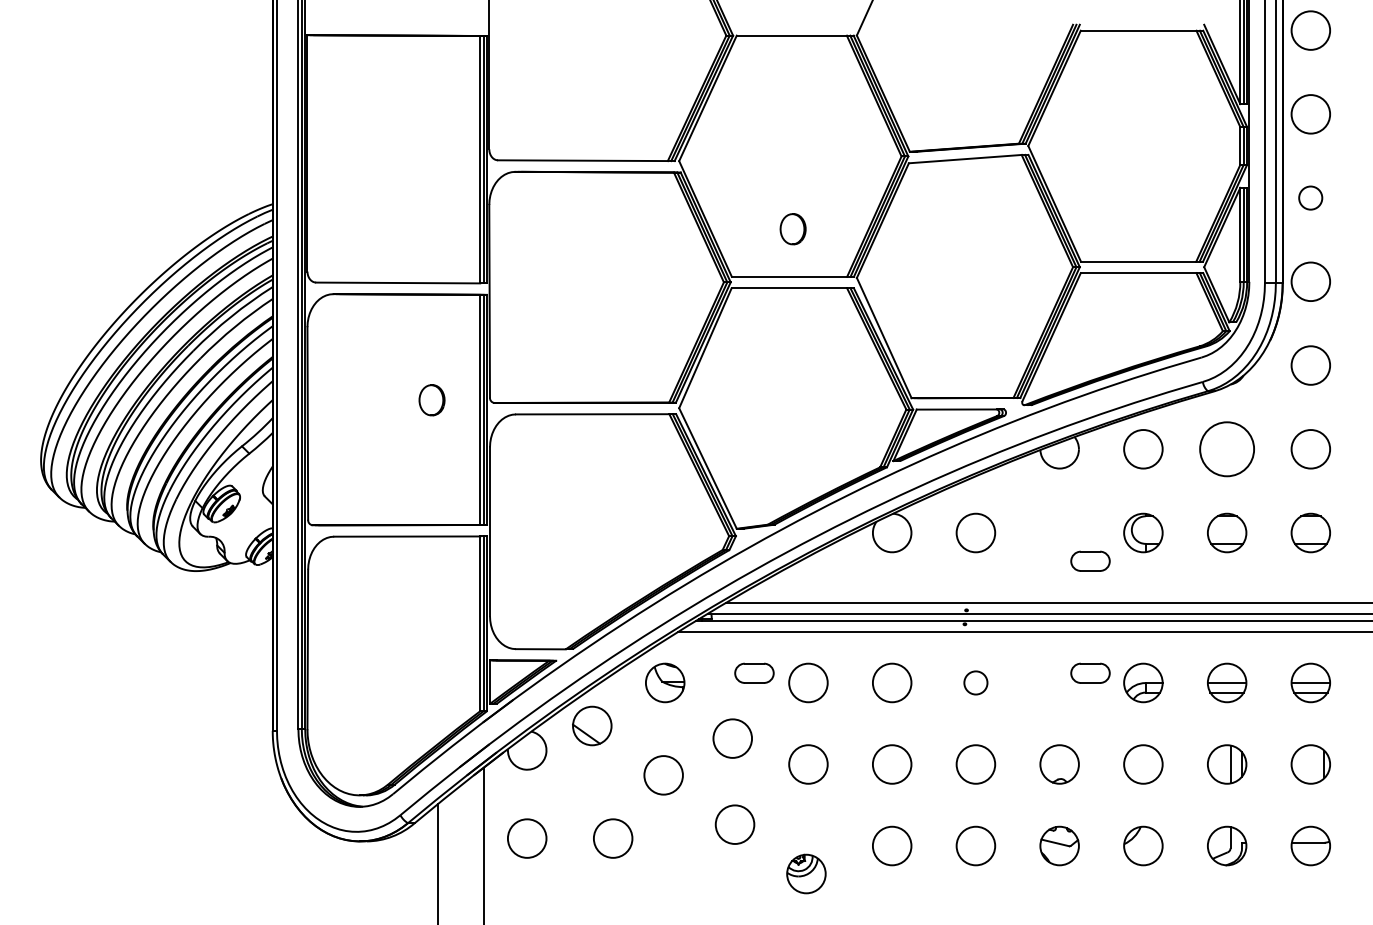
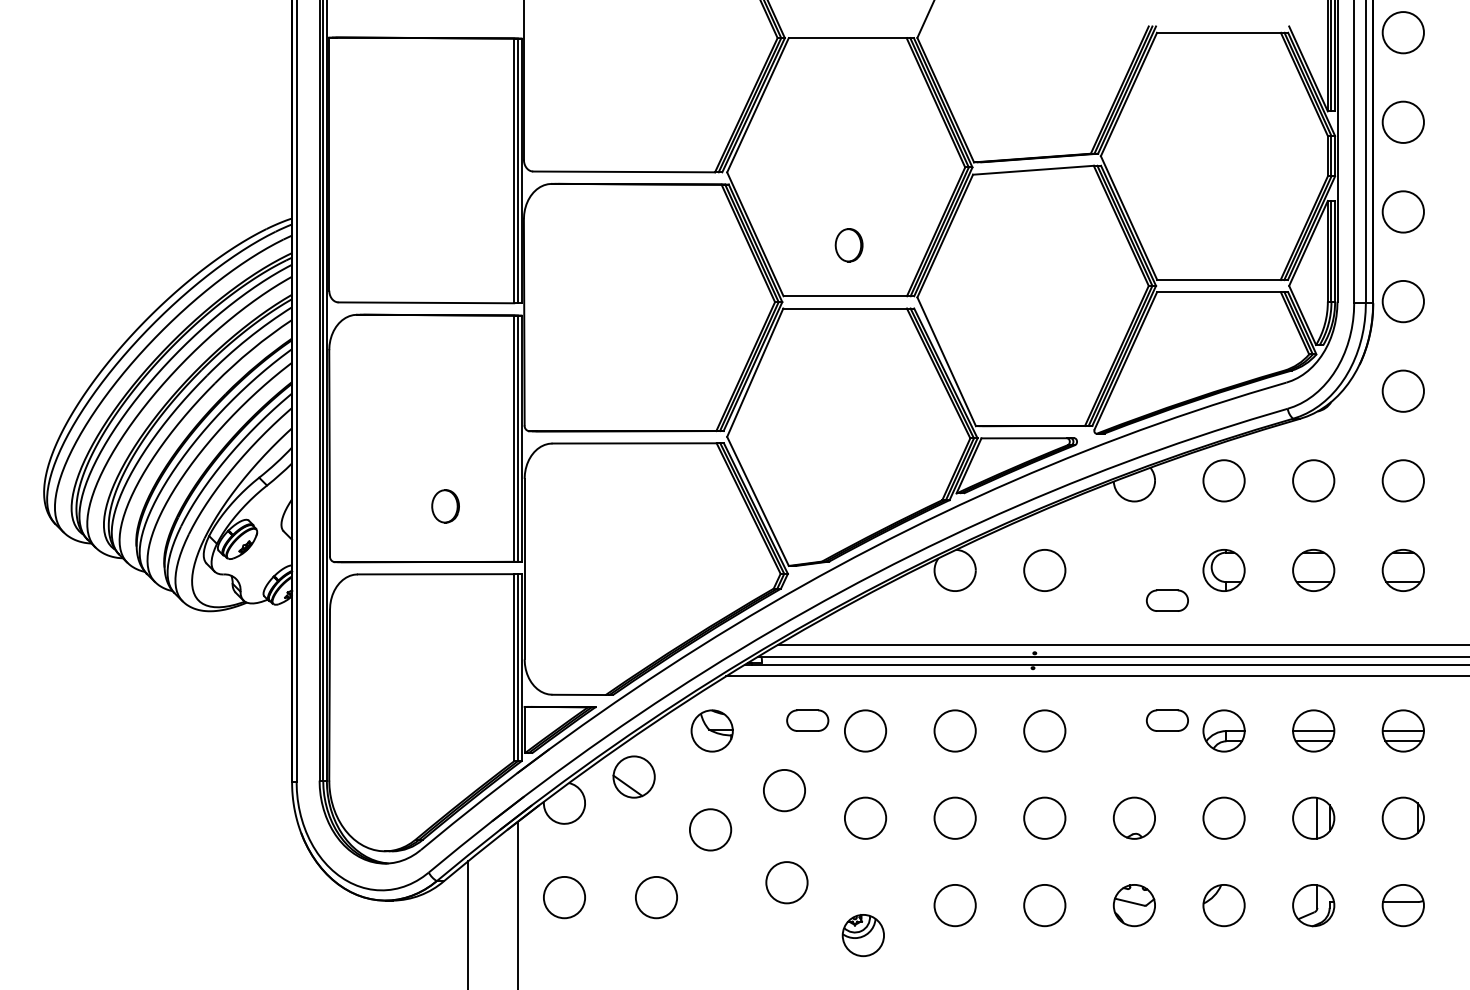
circle: (1310, 197) -> (1402, 211), size x1.67
part: (431, 400) -> (445, 506), moved
circle: (1226, 448) -> (1313, 480), size x0.71
circle: (975, 682) -> (1044, 730), size x1.67

